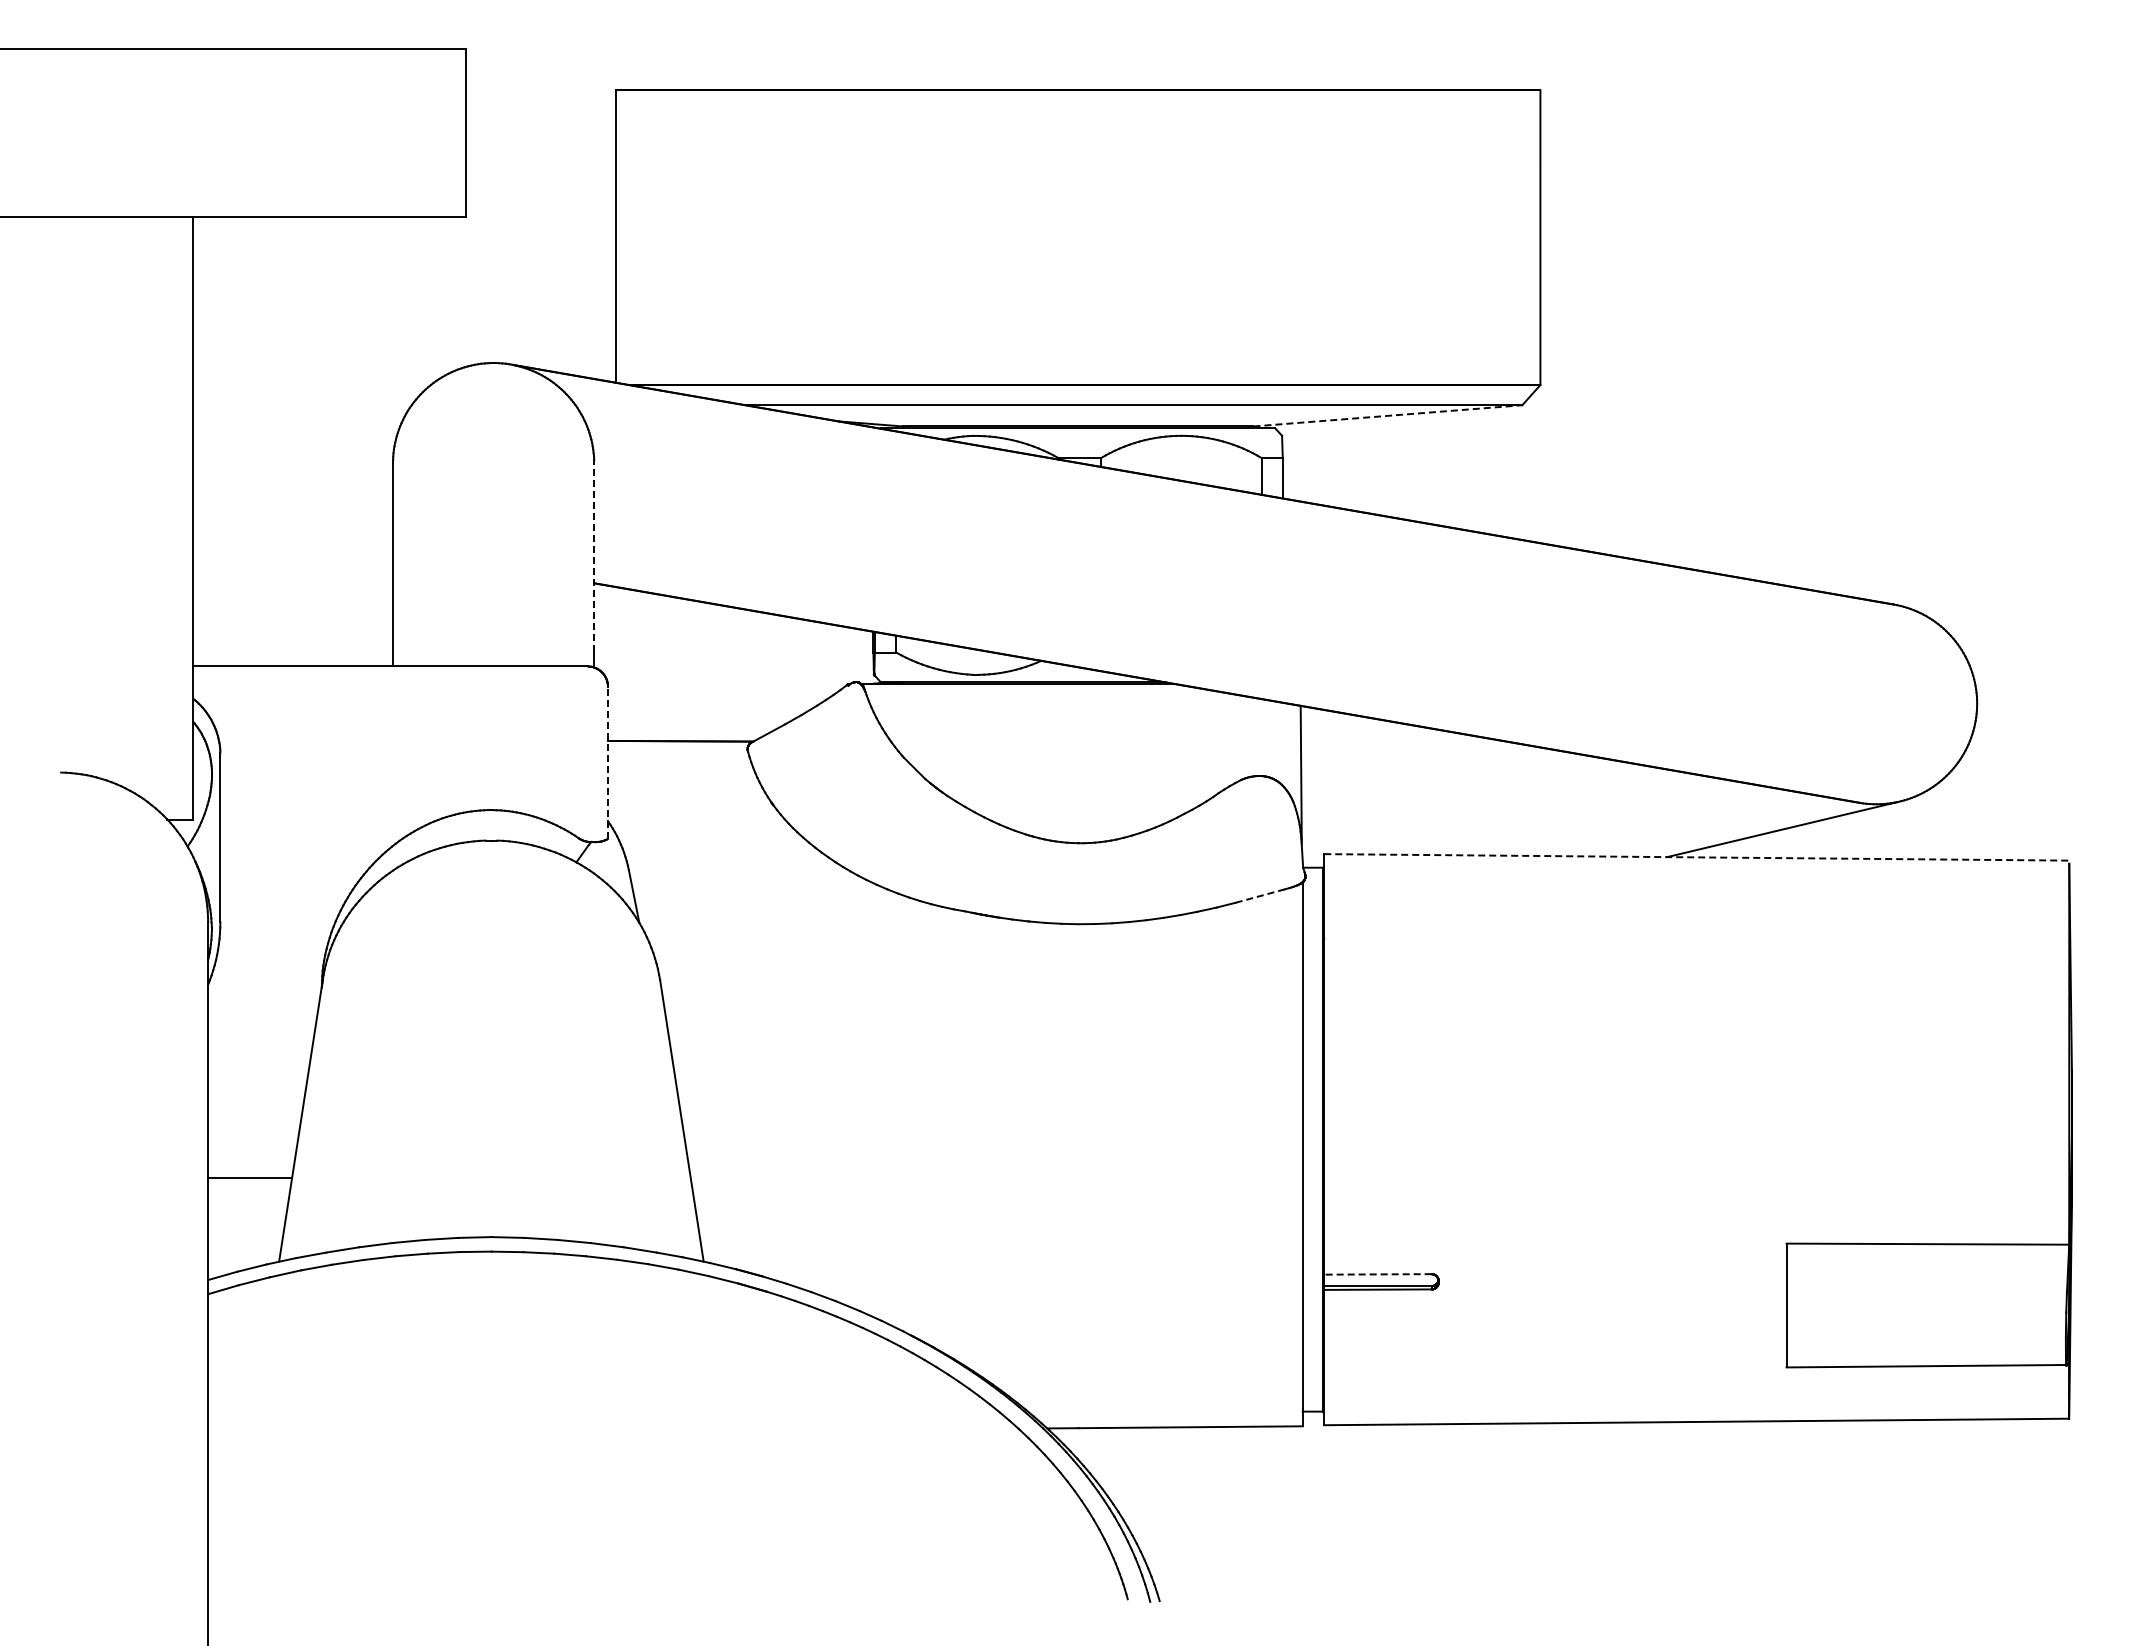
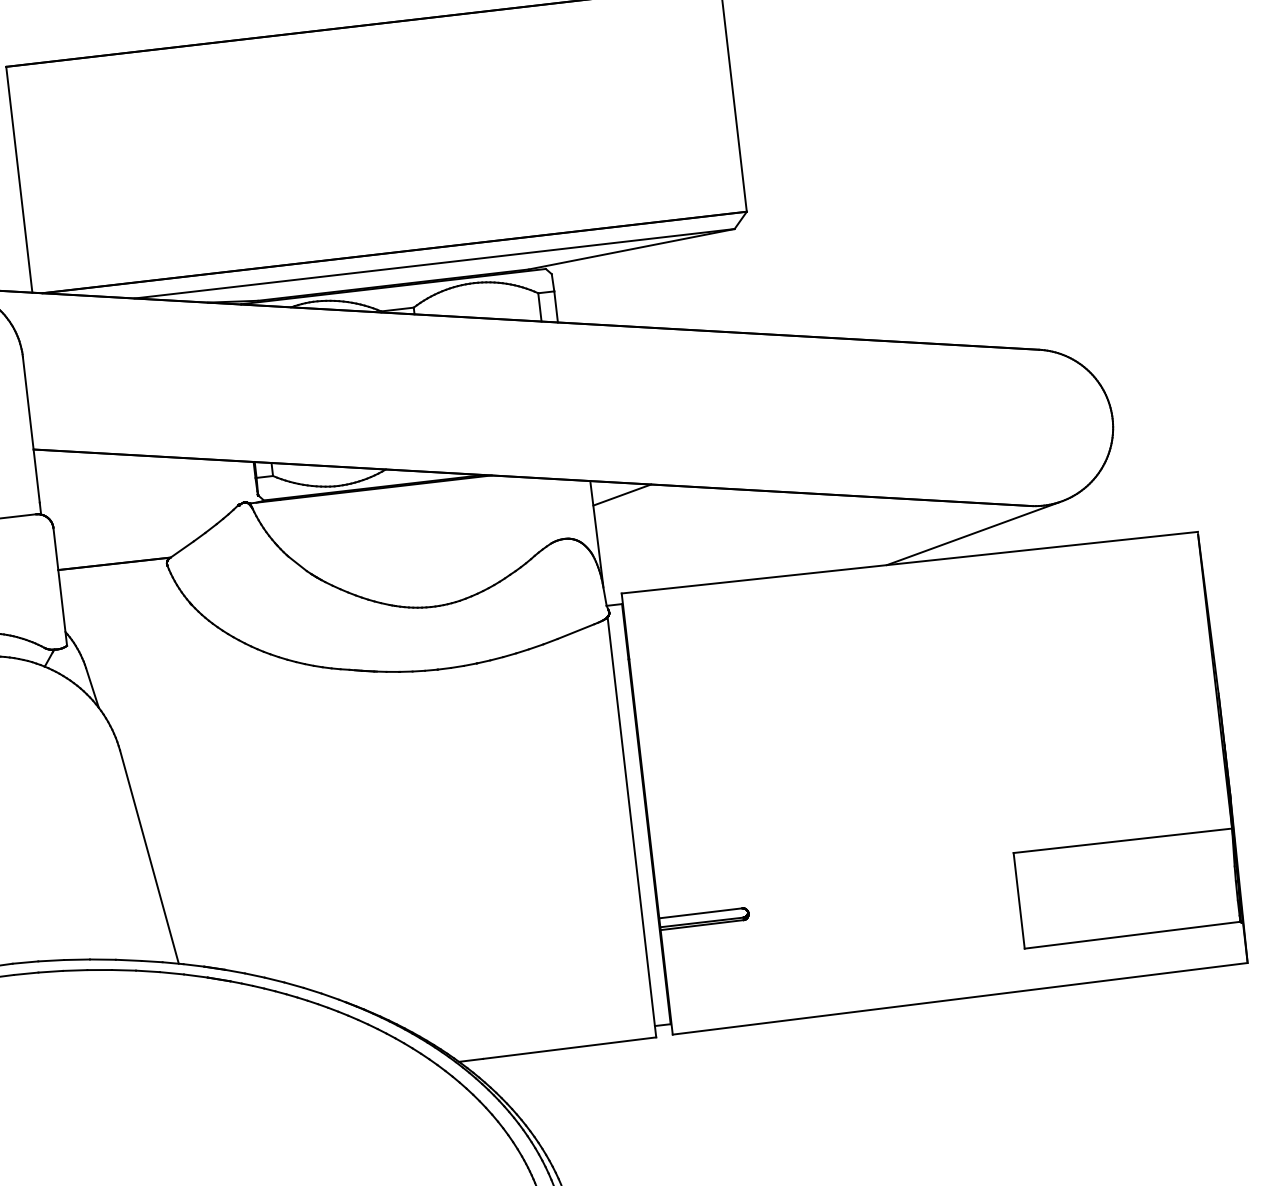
line: (1387, 415) -> (631, 249), dashed -> solid
line: (594, 557) -> (31, 429), dashed -> solid
line: (1339, 728) -> (622, 495), added
line: (607, 762) -> (59, 586), dashed -> solid
line: (1696, 857) -> (909, 562), dashed -> solid
line: (1260, 895) -> (576, 631), dashed -> solid
line: (1377, 1274) -> (700, 913), dashed -> solid

